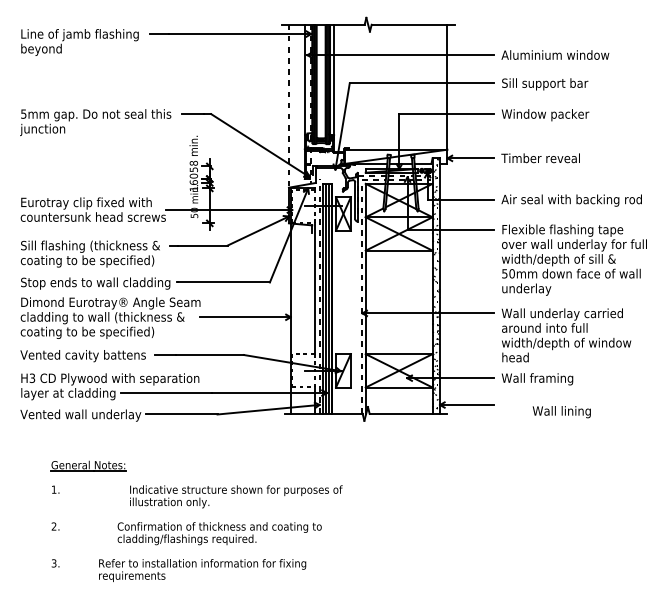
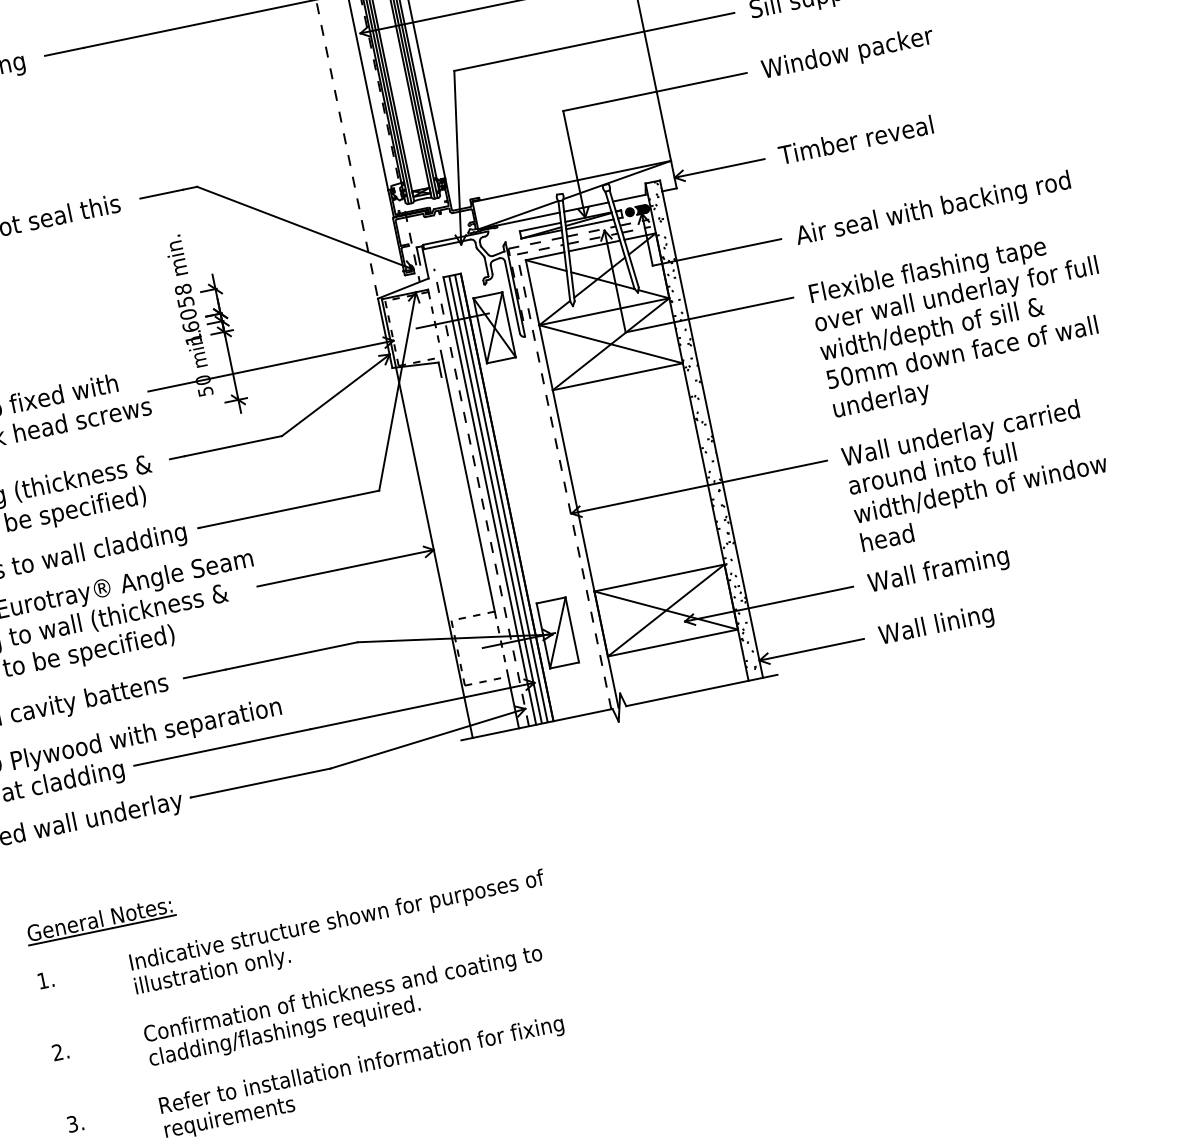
text: (561, 412) -> (936, 626), moved
text: (236, 496) -> (340, 932), moved
text: (219, 533) -> (345, 1006), moved

